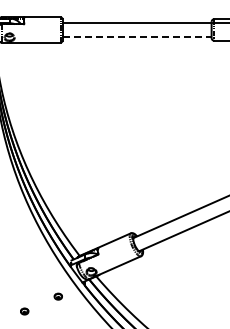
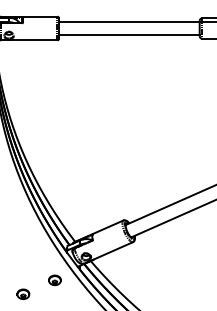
line: (137, 37) -> (129, 35), dashed -> solid
part: (58, 296) -> (55, 280), size x1.67
part: (24, 311) -> (23, 294), size x1.67

